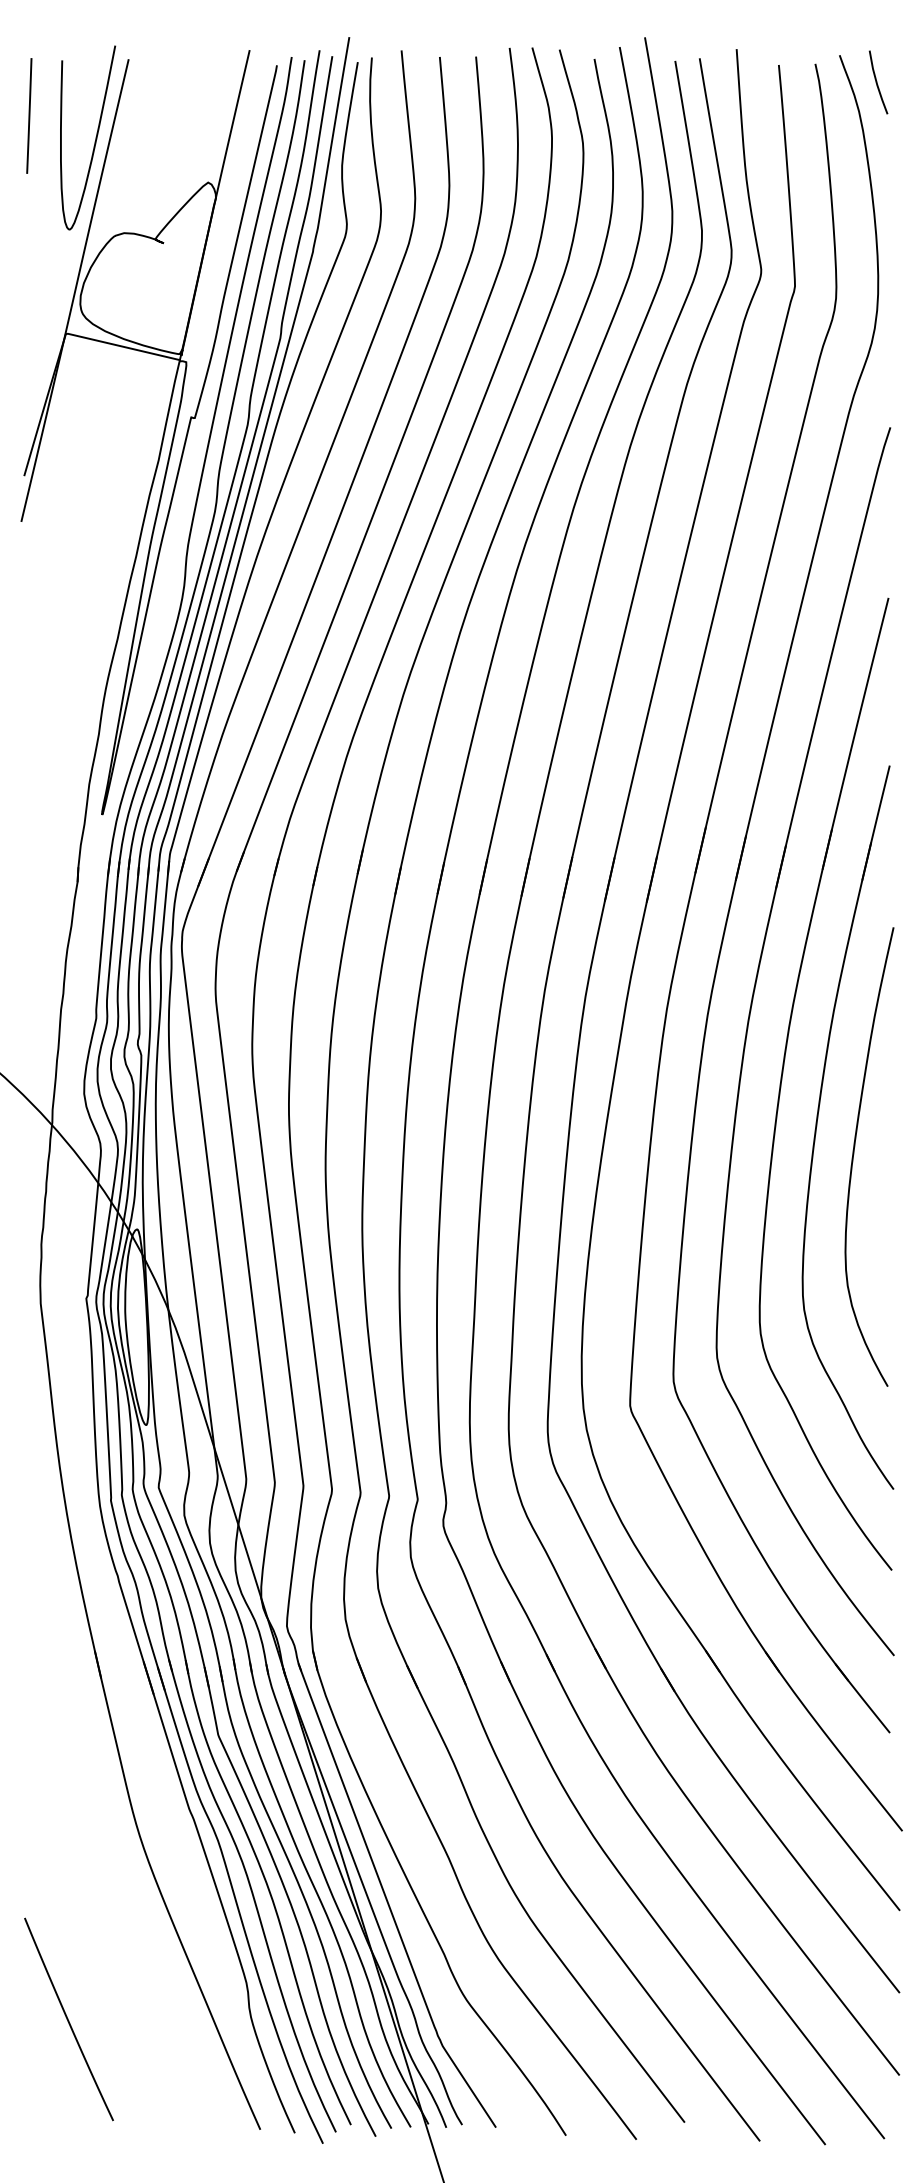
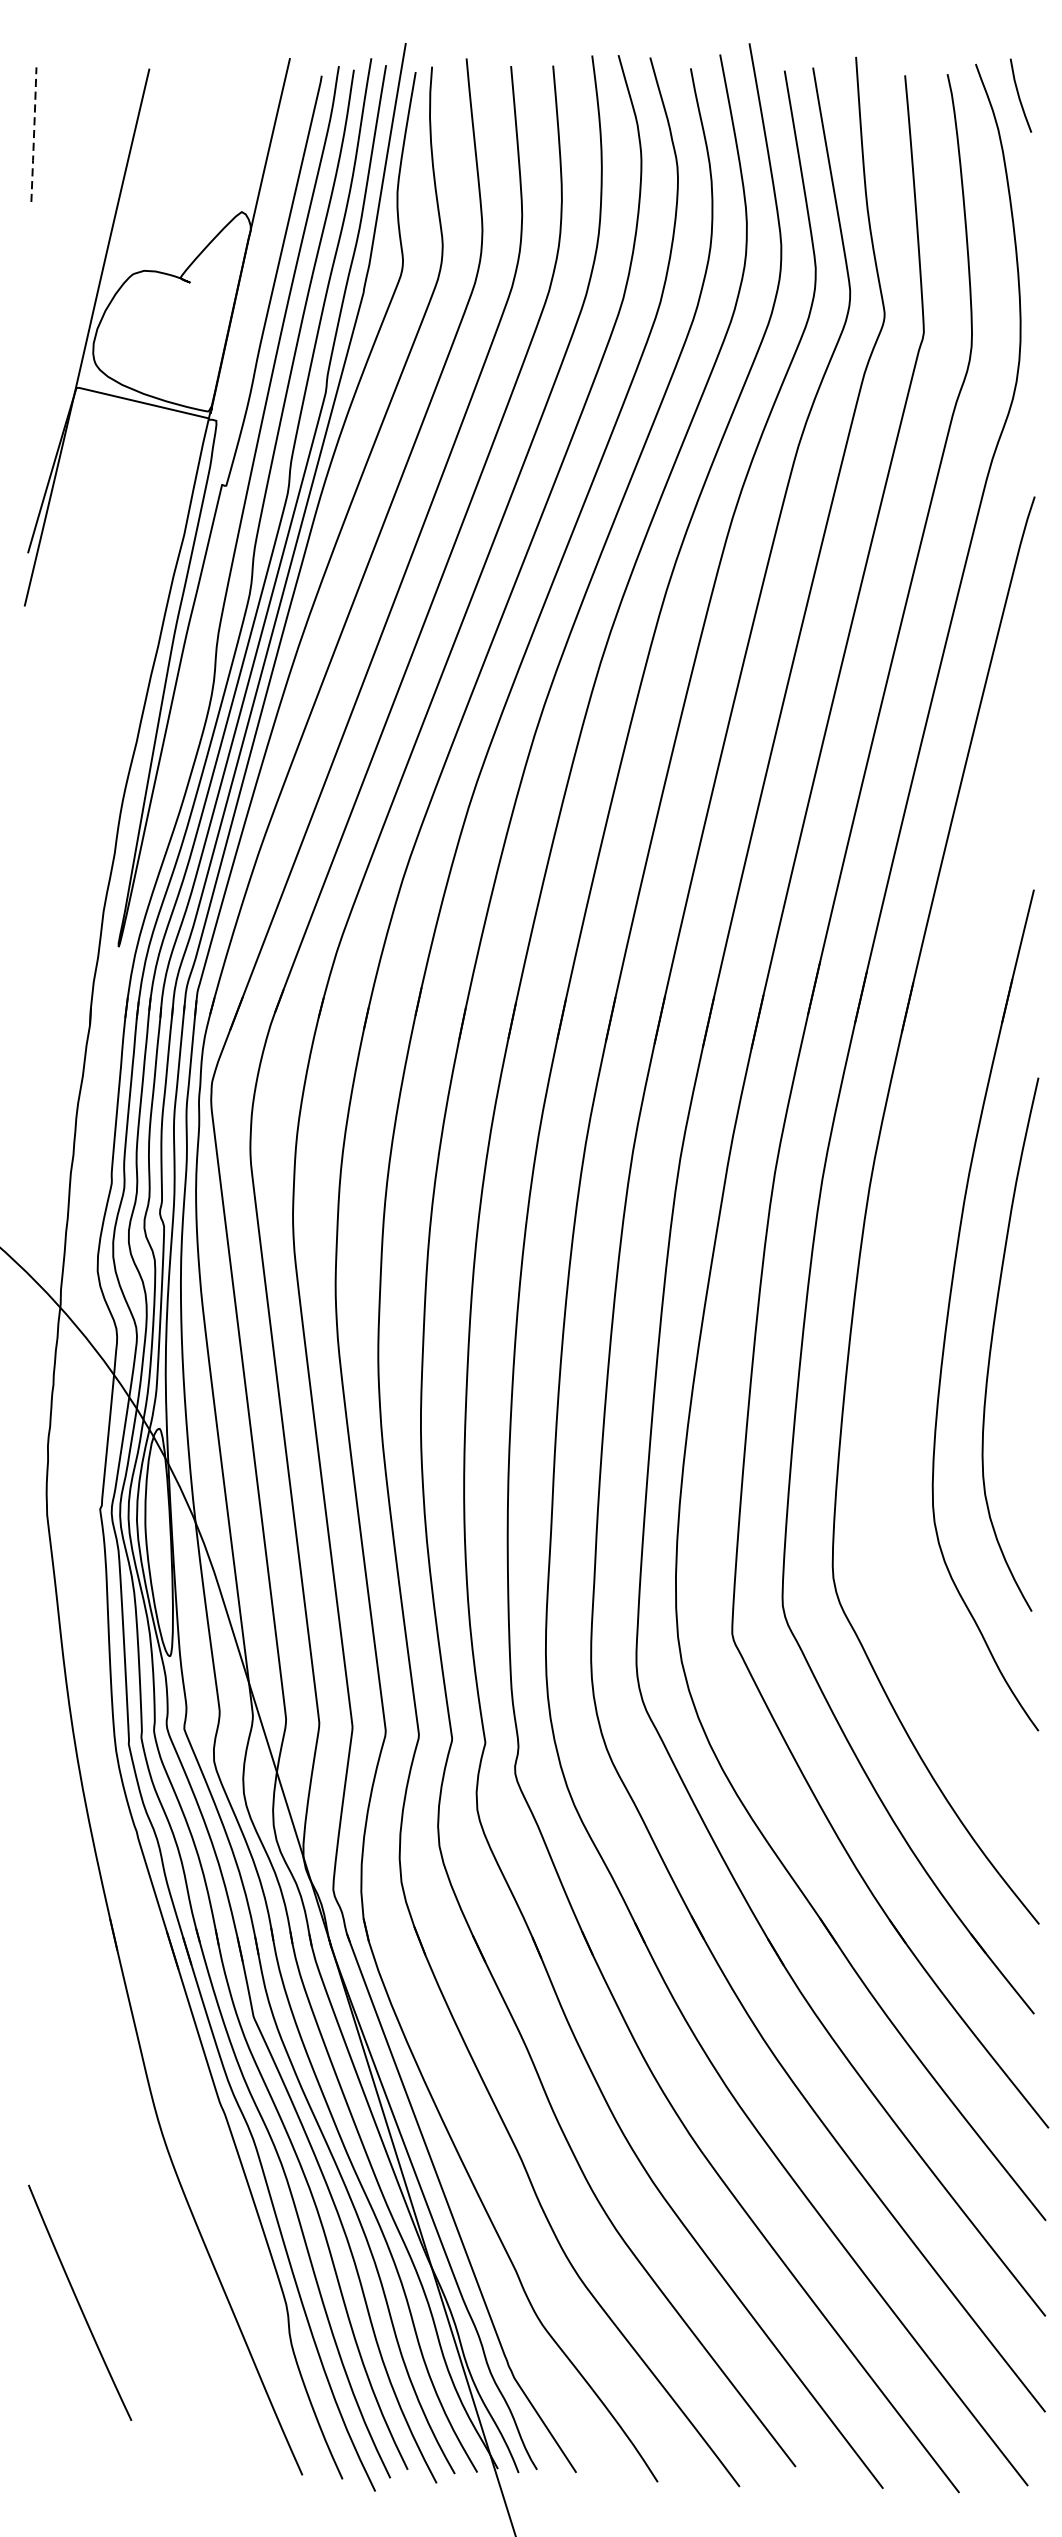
line: (29, 115) -> (34, 134), solid -> dashed
curve: (95, 137) -> (110, 159), removed
part: (782, 1080) -> (909, 1255), removed
curve: (68, 2019) -> (79, 2302), moved

